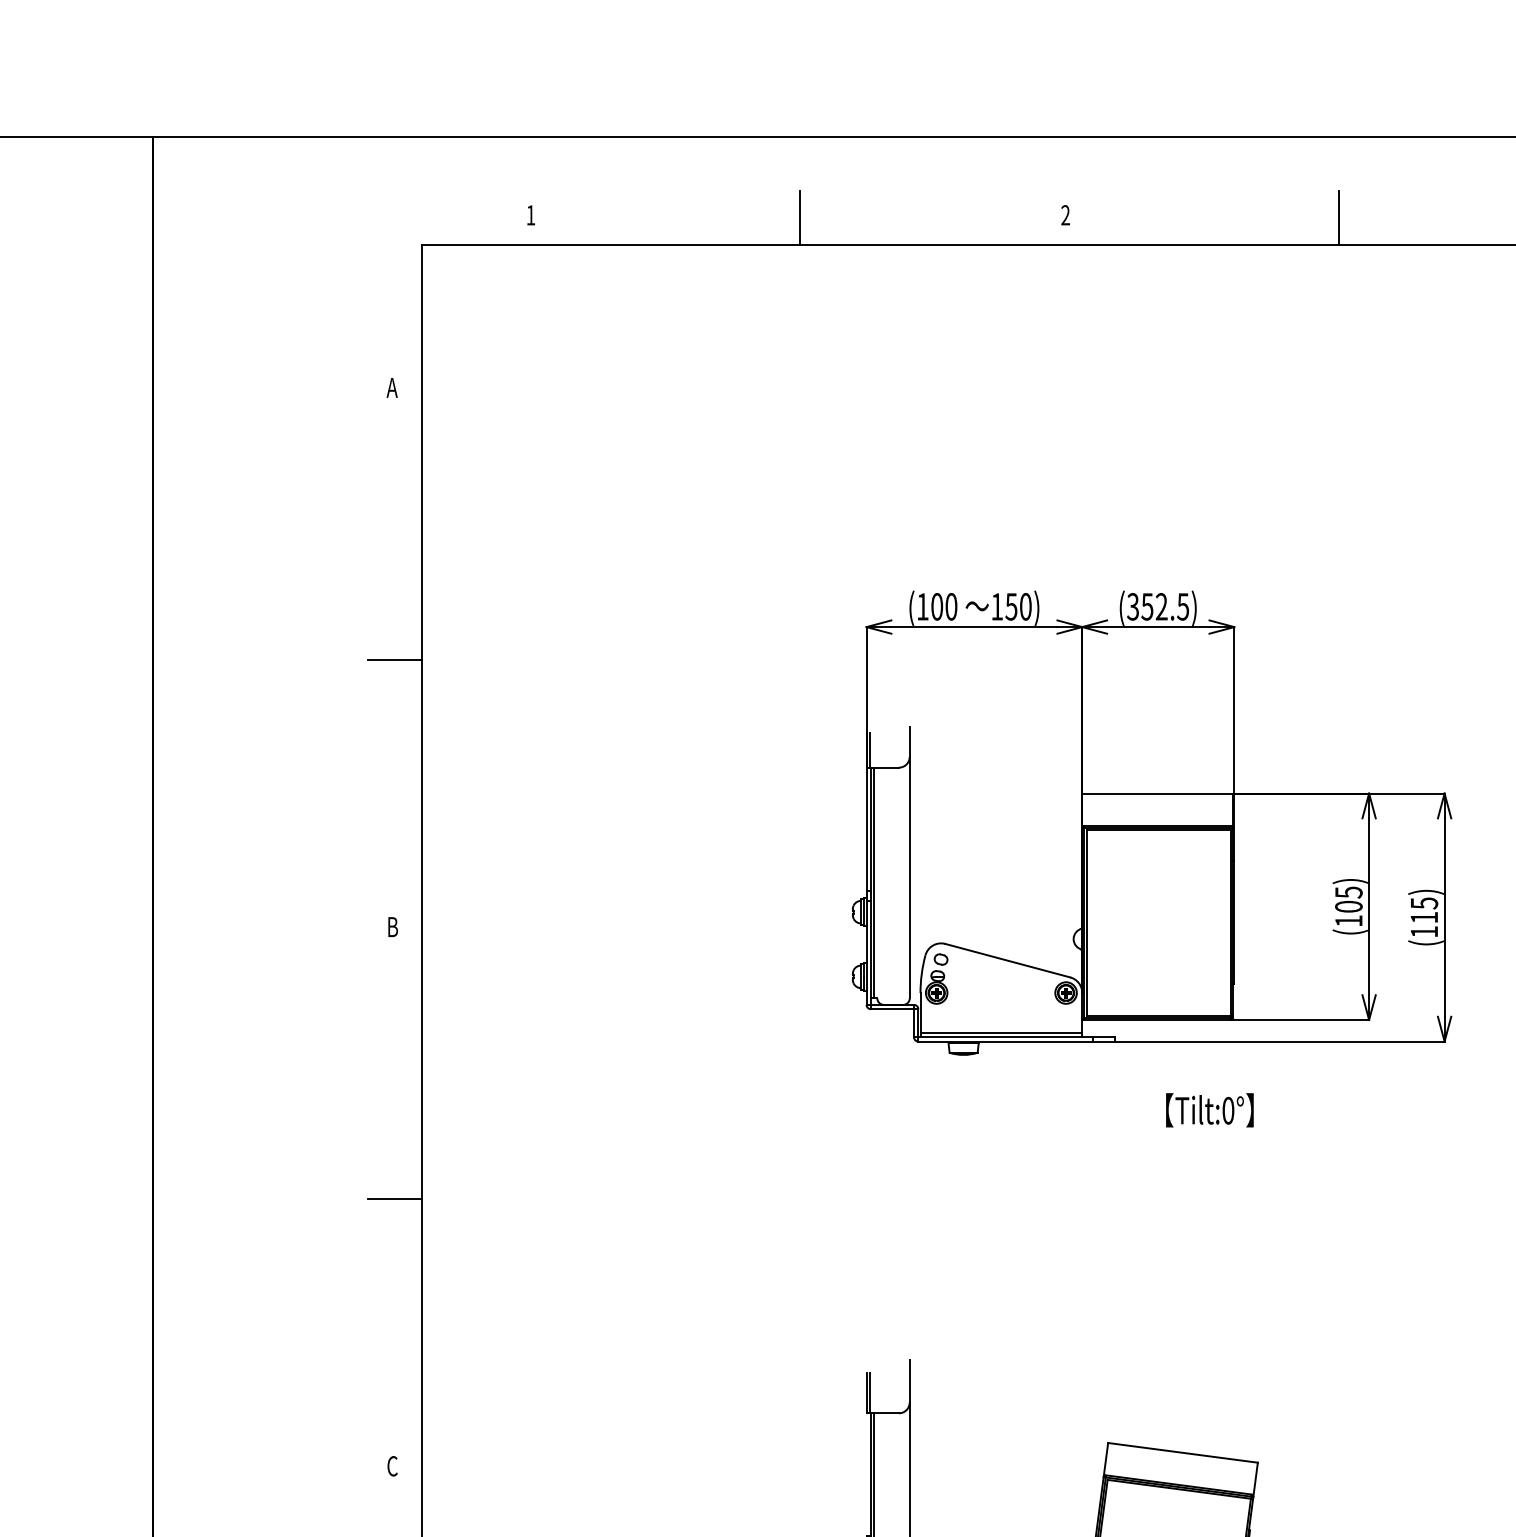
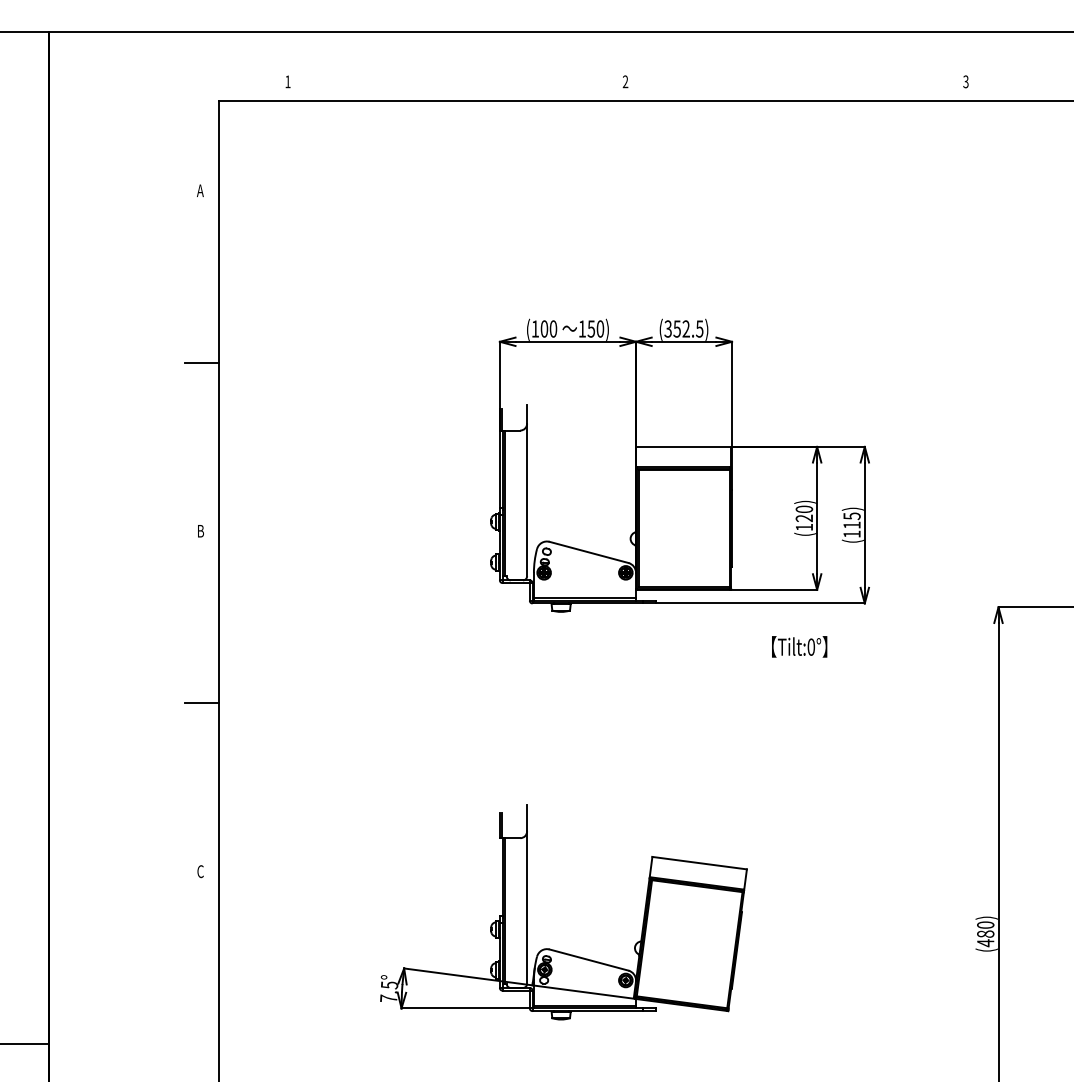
line: (799, 217) -> (457, 83), removed
line: (1339, 217) -> (798, 83), removed
text: (1349, 899) -> (804, 513), (105) -> (120)
text: (1209, 1109) -> (799, 646), moved

